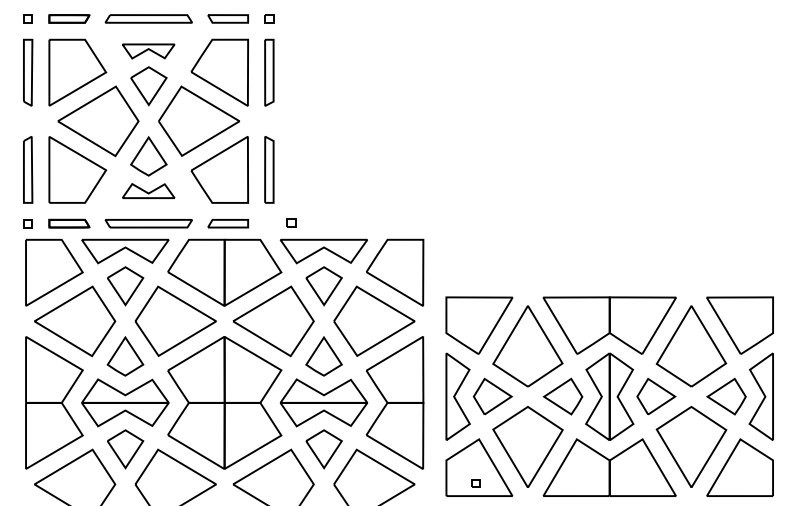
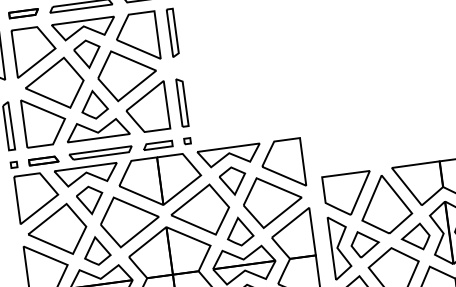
part: (148, 51) -> (83, 29), size x1.67
part: (148, 190) -> (97, 129), size x1.67
part: (291, 222) -> (187, 140), moved

